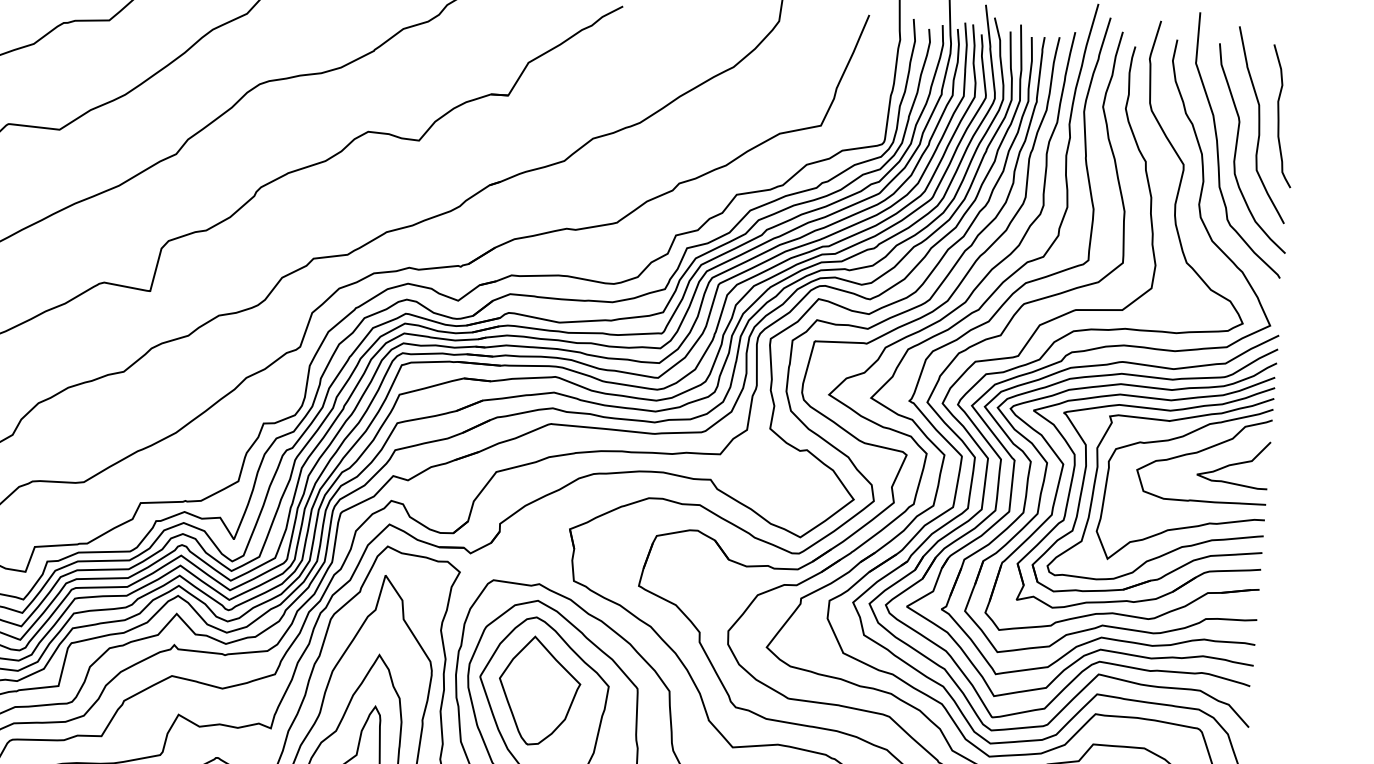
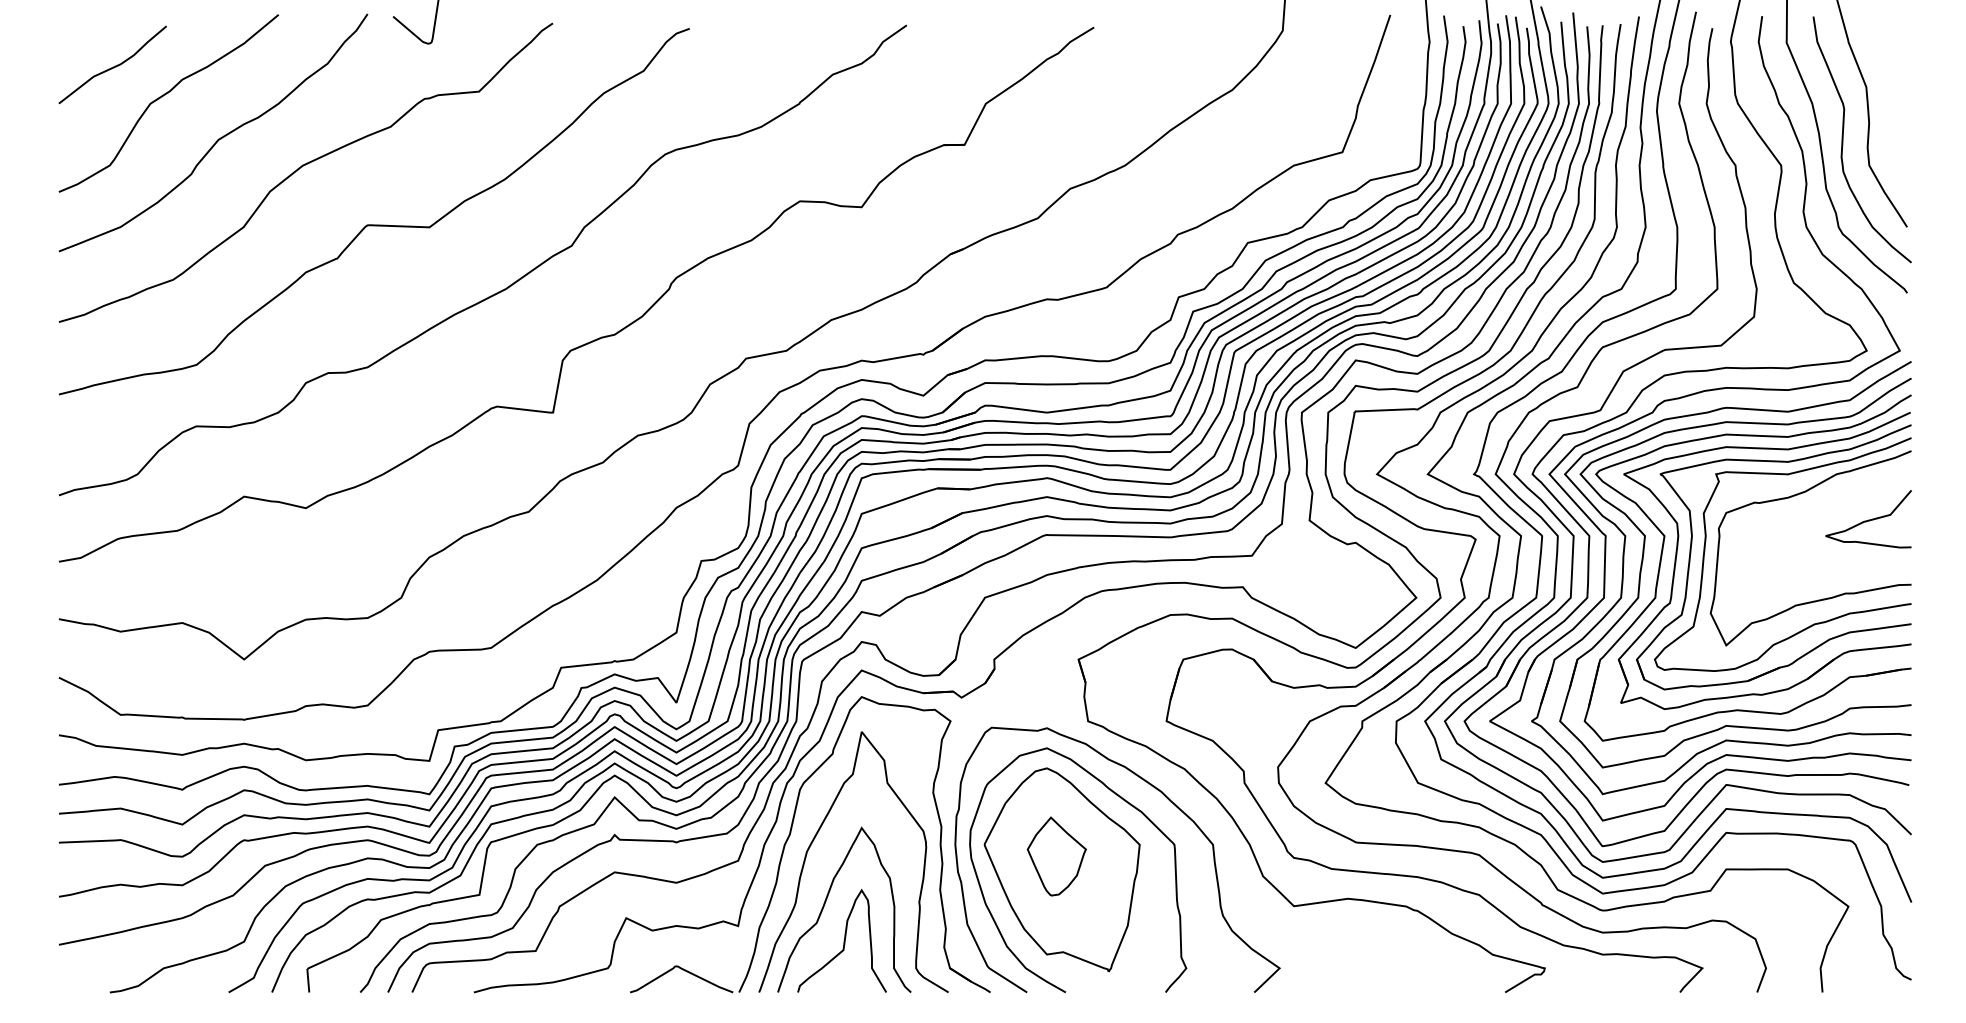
curve: (1279, 115) -> (1891, 97), removed
curve: (1200, 451) -> (1828, 508), removed
part: (539, 691) -> (1056, 856), size x0.6

